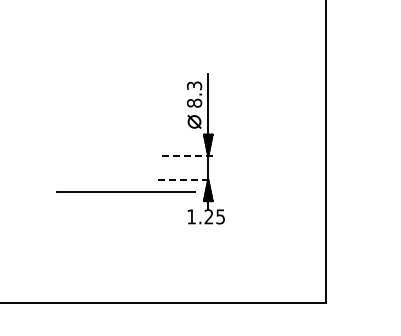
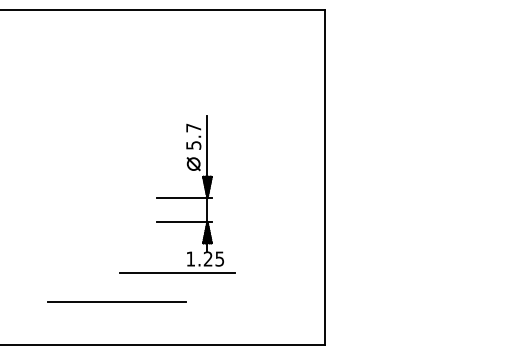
text: (194, 94) -> (193, 136), 8.3 -> 5.7
line: (184, 156) -> (183, 198), dashed -> solid
line: (185, 180) -> (184, 222), dashed -> solid
line: (125, 191) -> (116, 301), moved
line: (177, 230) -> (176, 272), added

